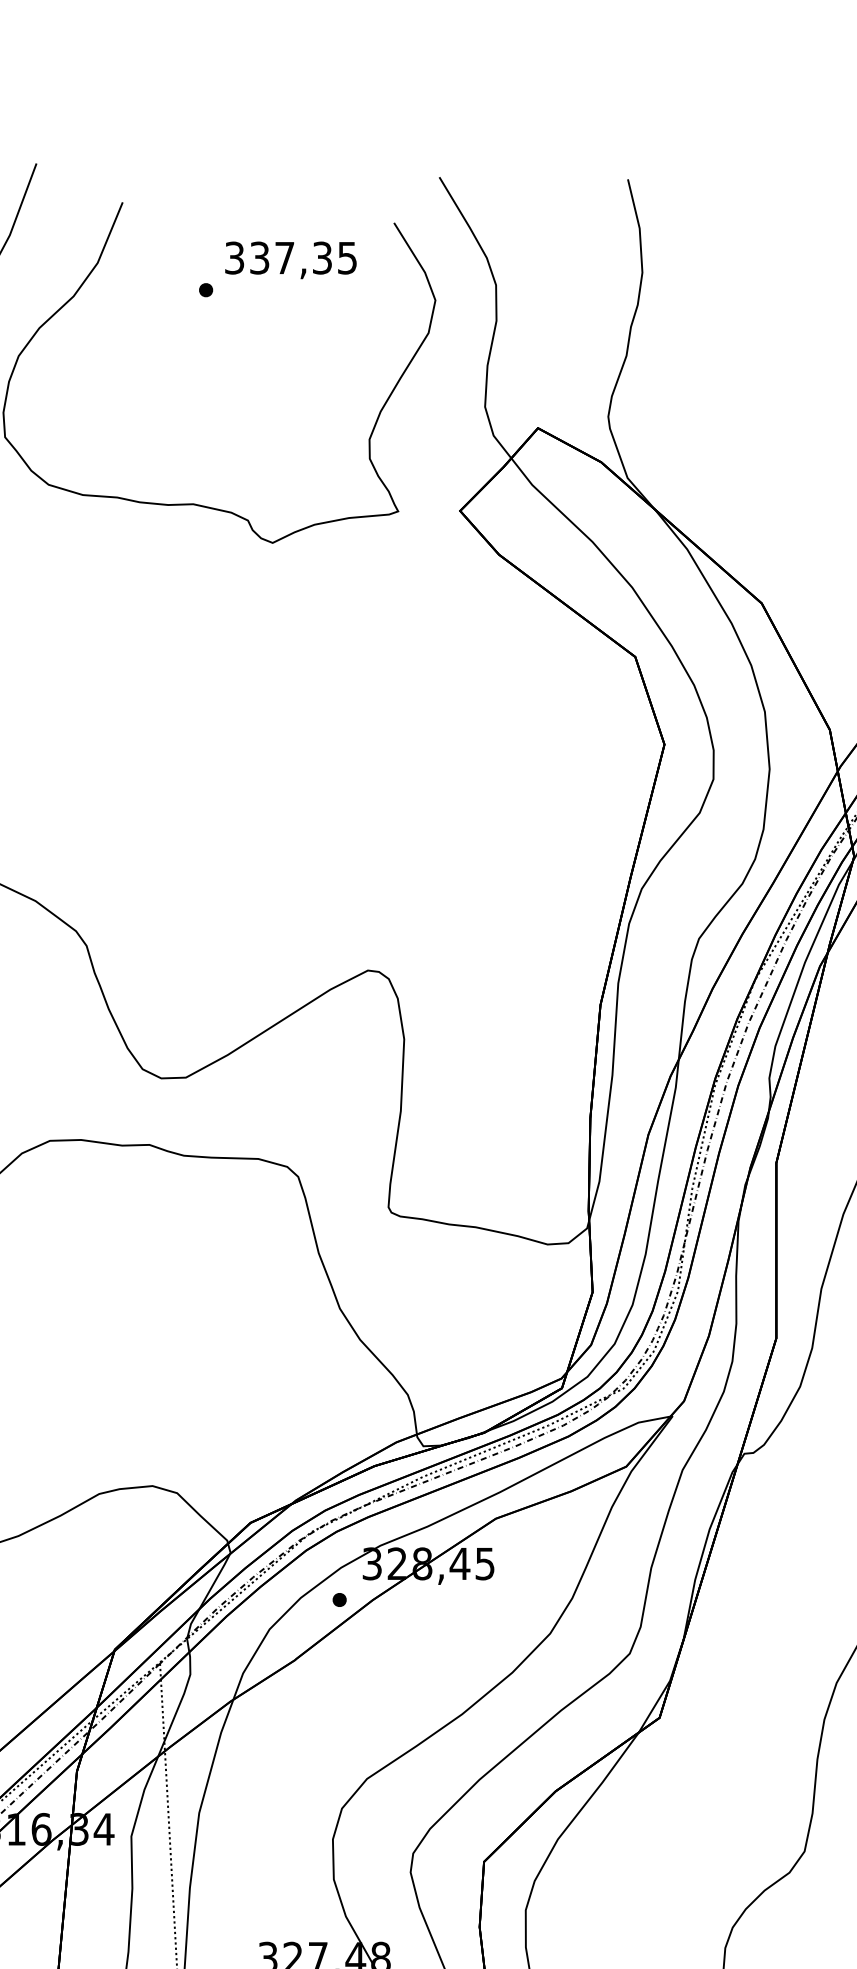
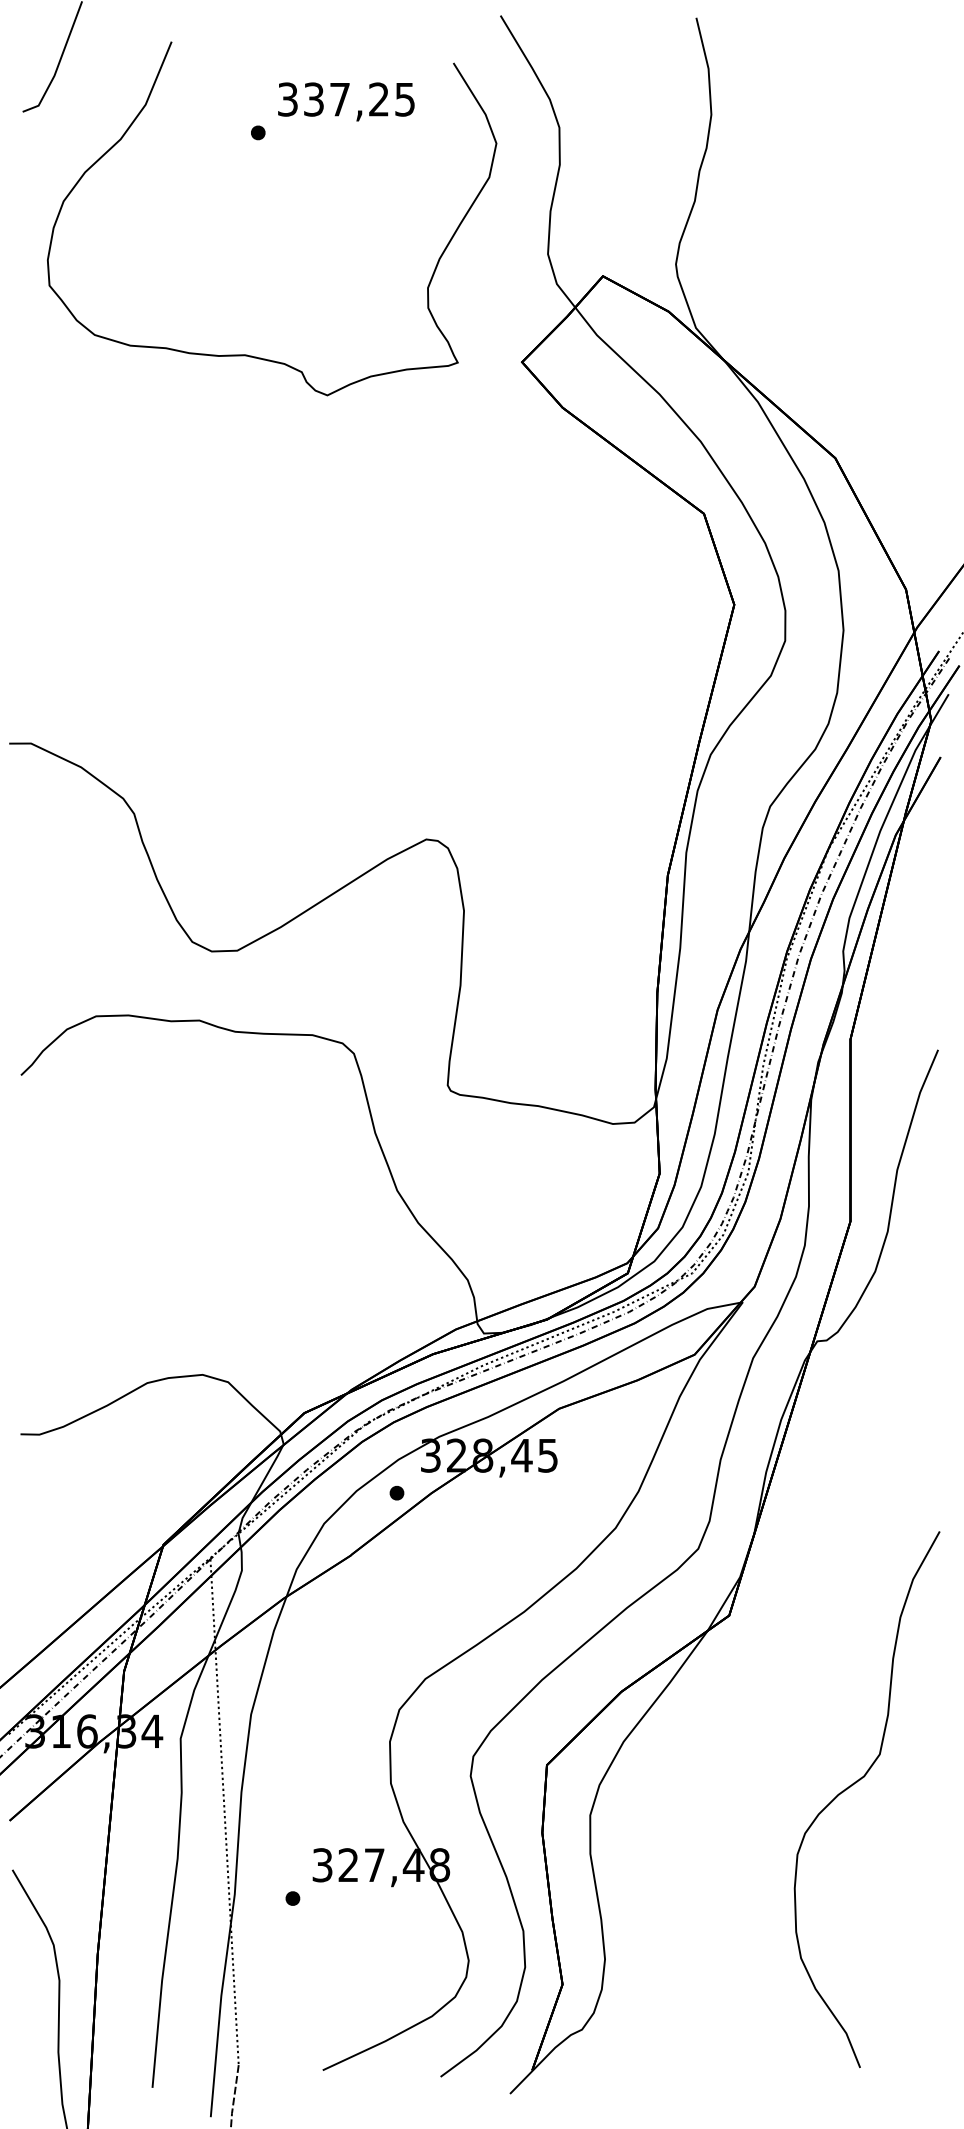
text: (321, 258) -> (378, 99), 337,35 -> 337,25

